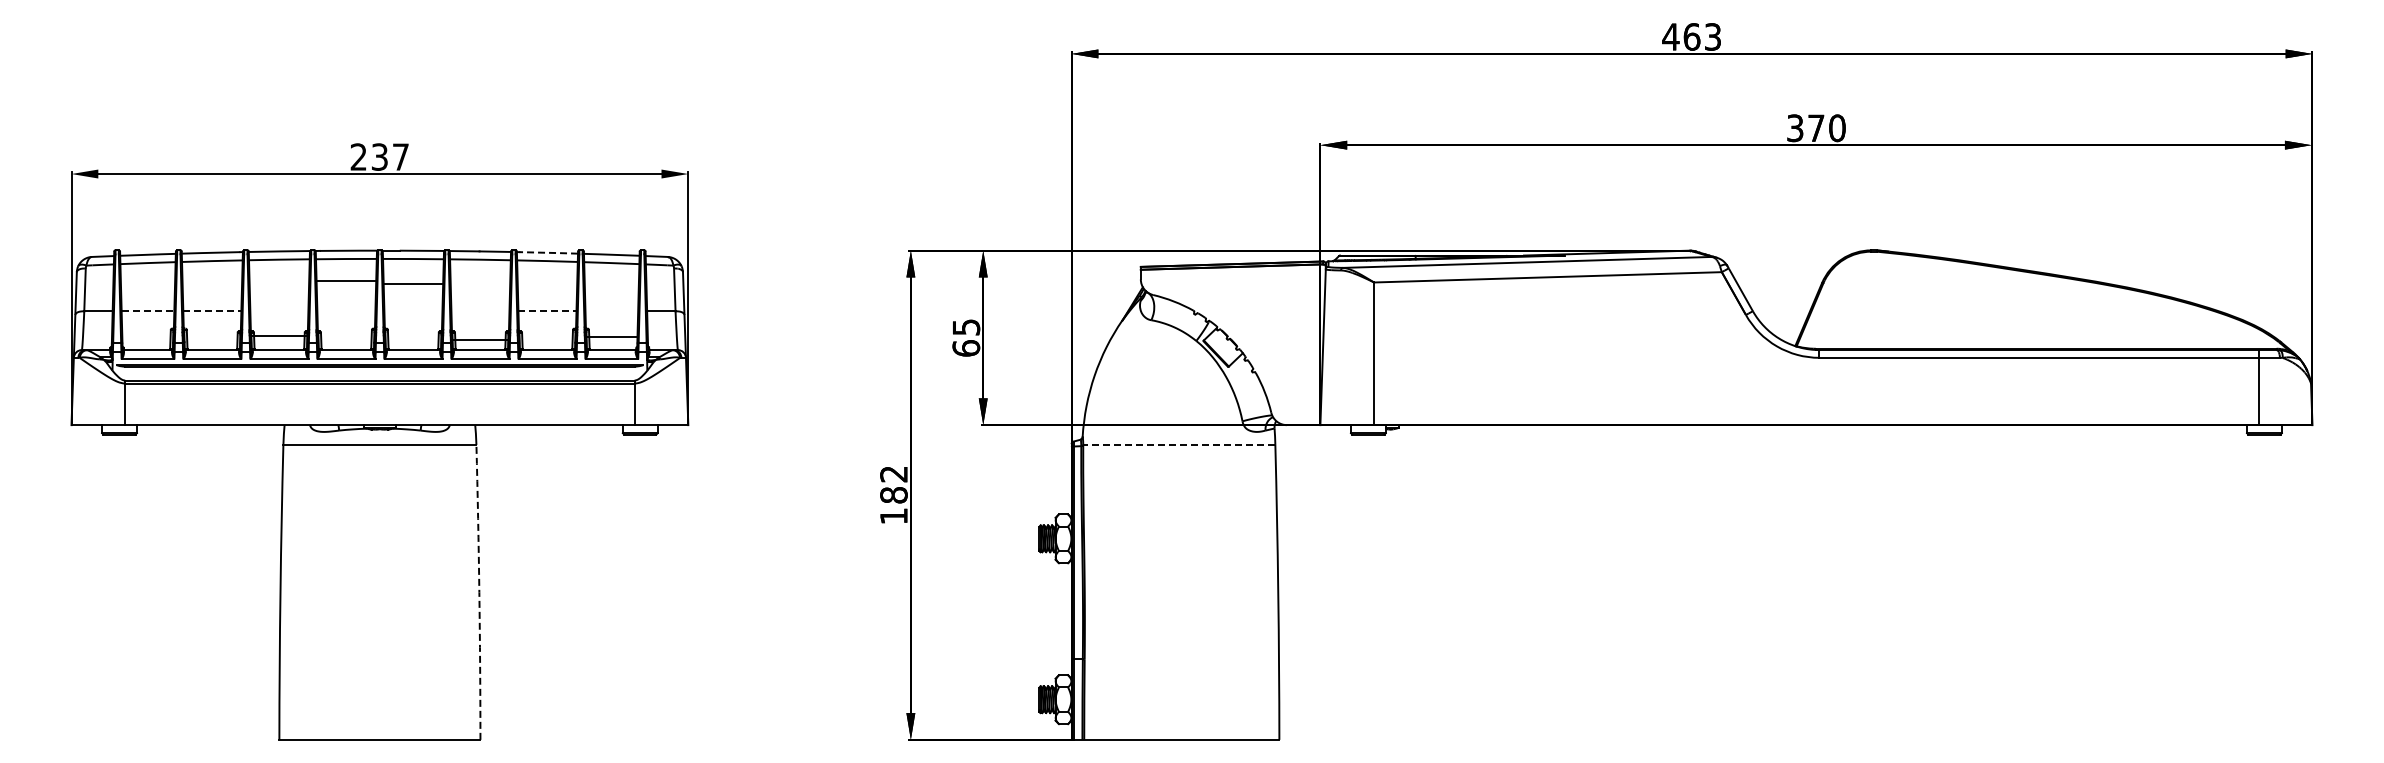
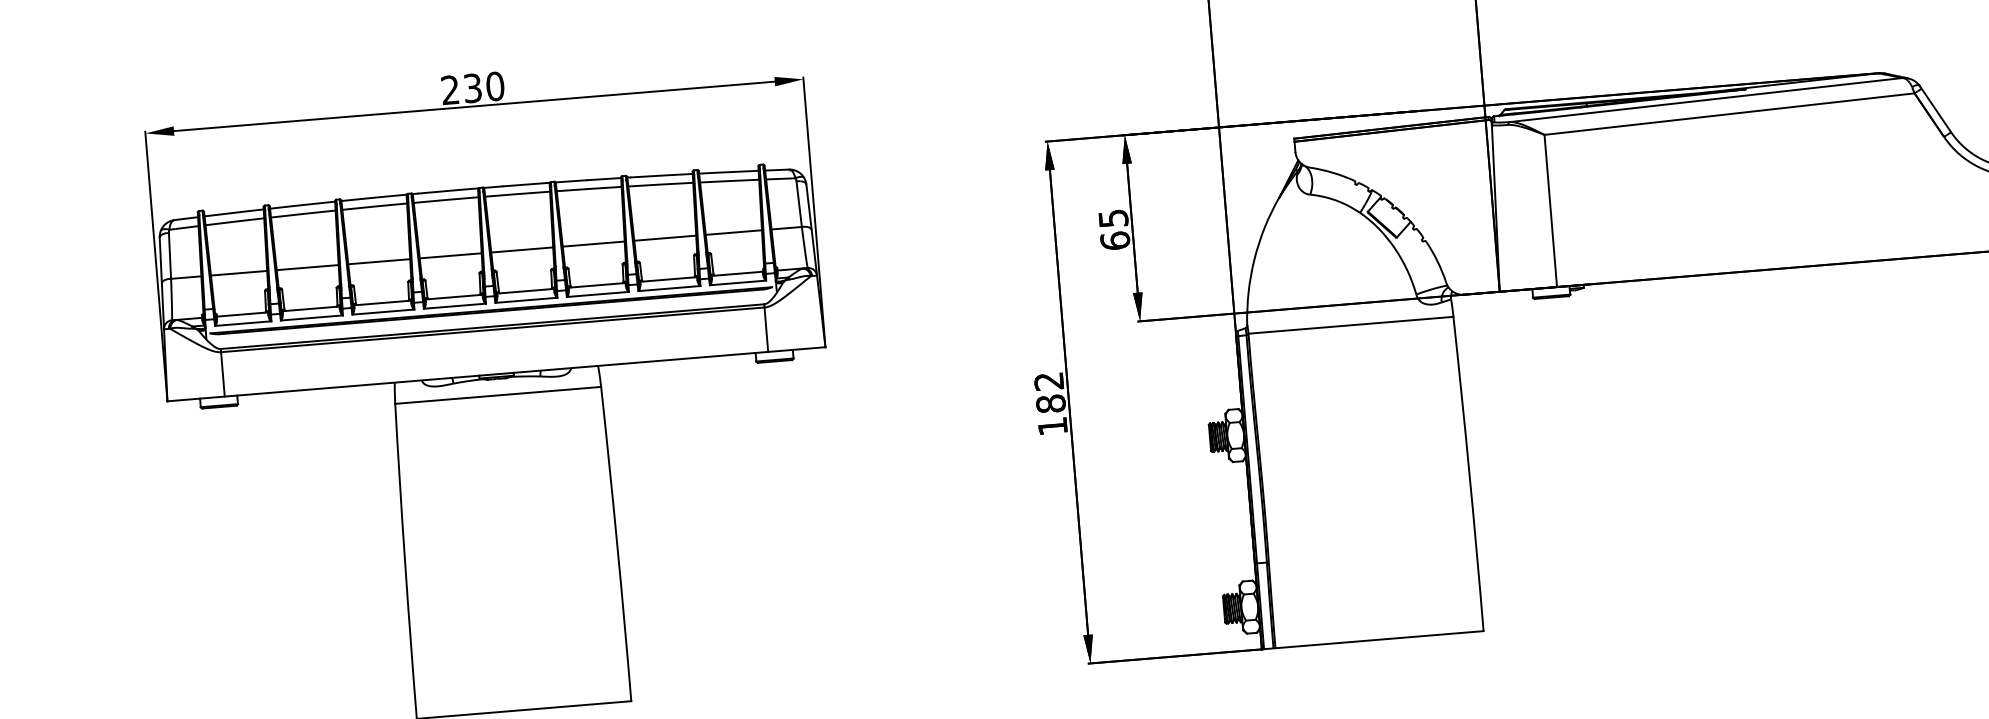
text: (400, 156) -> (494, 85), 237 -> 230
line: (549, 252) -> (662, 175), dashed -> solid
line: (346, 281) -> (450, 255), moved
line: (413, 284) -> (522, 250), moved
line: (148, 311) -> (239, 273), dashed -> solid
line: (212, 311) -> (307, 267), dashed -> solid
line: (547, 311) -> (665, 238), dashed -> solid
line: (279, 336) -> (379, 261), moved
line: (611, 337) -> (733, 232), moved
line: (480, 340) -> (593, 244), moved
line: (1178, 444) -> (1350, 324), dashed -> solid
arc: (479, 592) -> (617, 544), dashed -> solid

